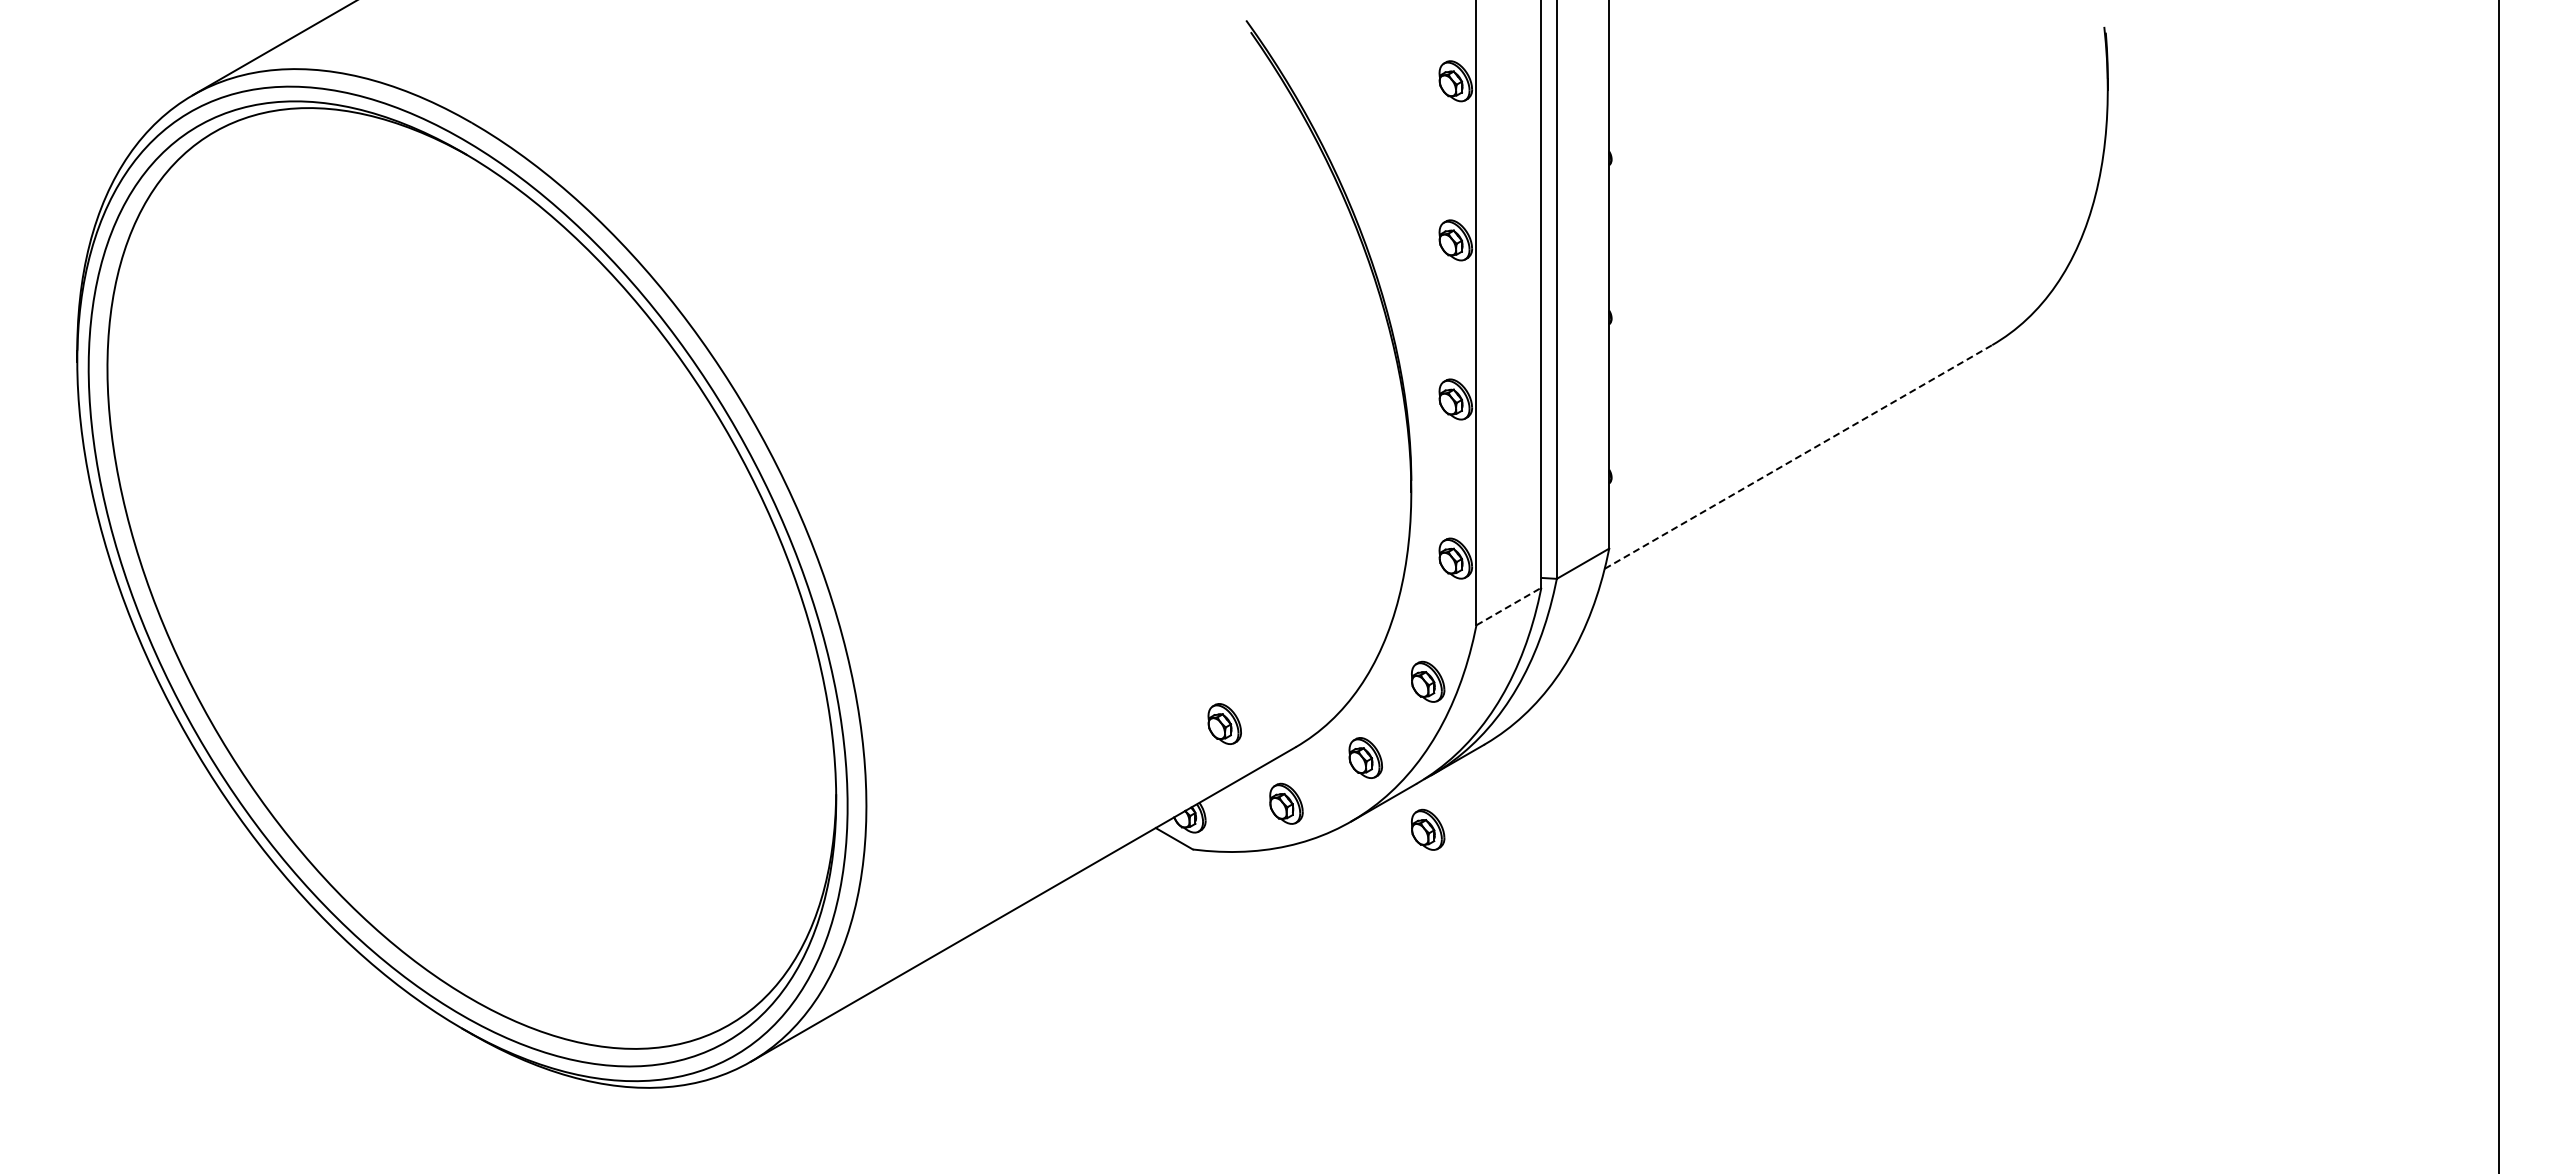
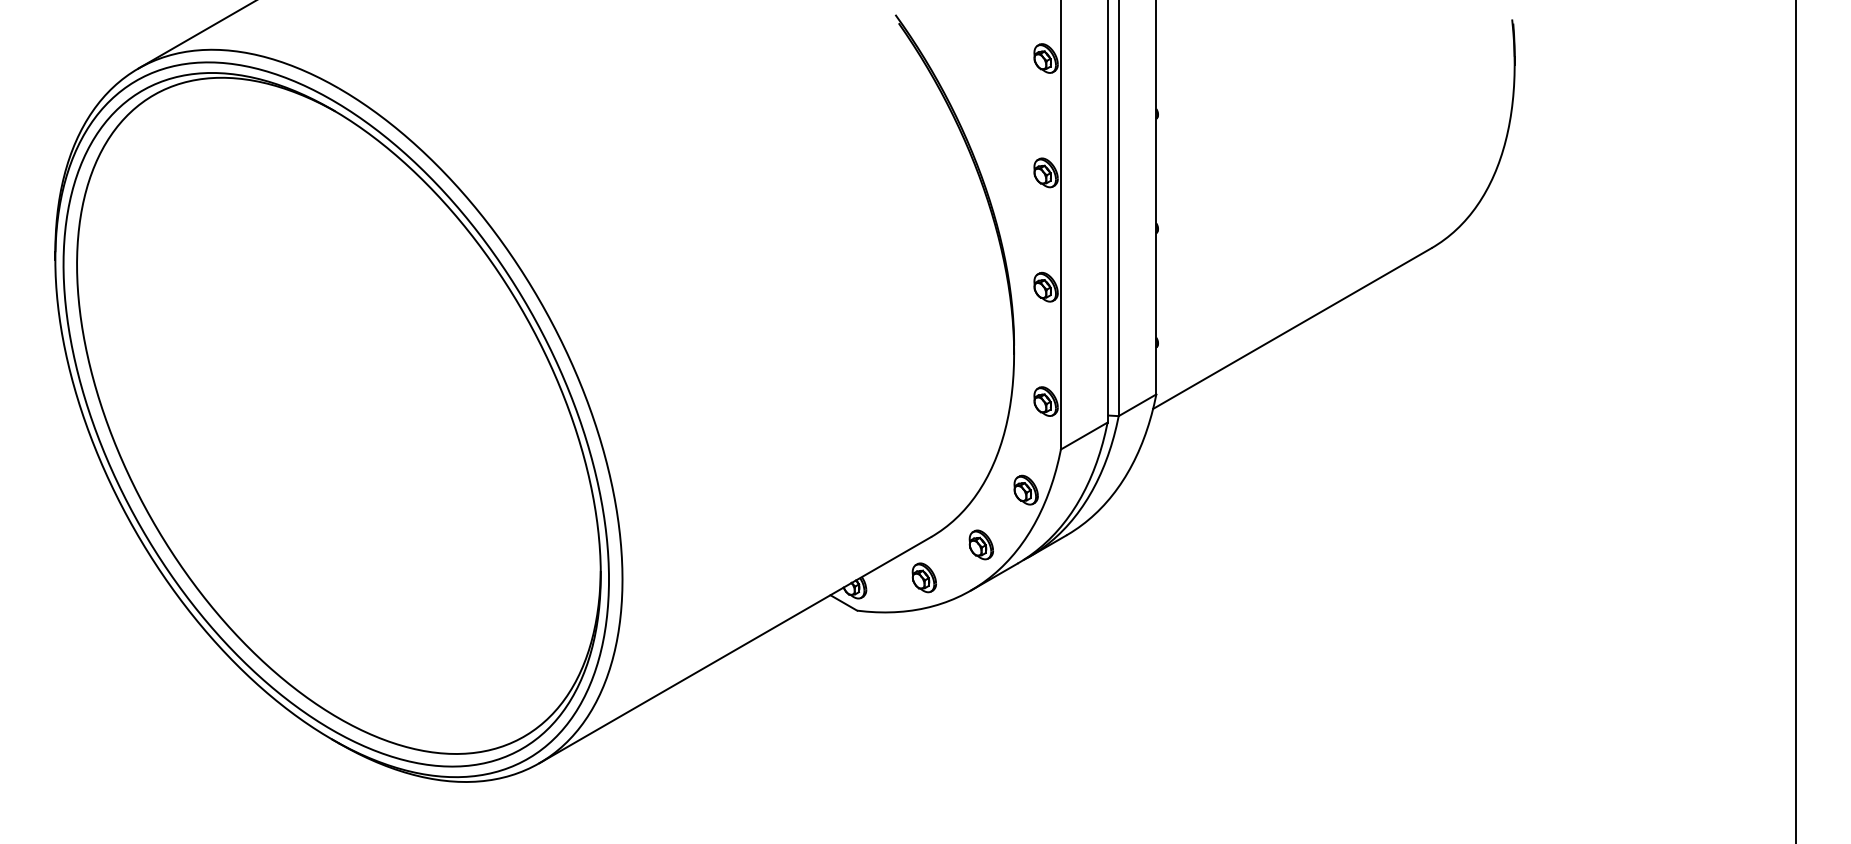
line: (1798, 456) -> (1292, 328), dashed -> solid
line: (1509, 606) -> (1084, 436), dashed -> solid
part: (1224, 723) -> (879, 520), removed
part: (1428, 829) -> (1026, 596), removed

